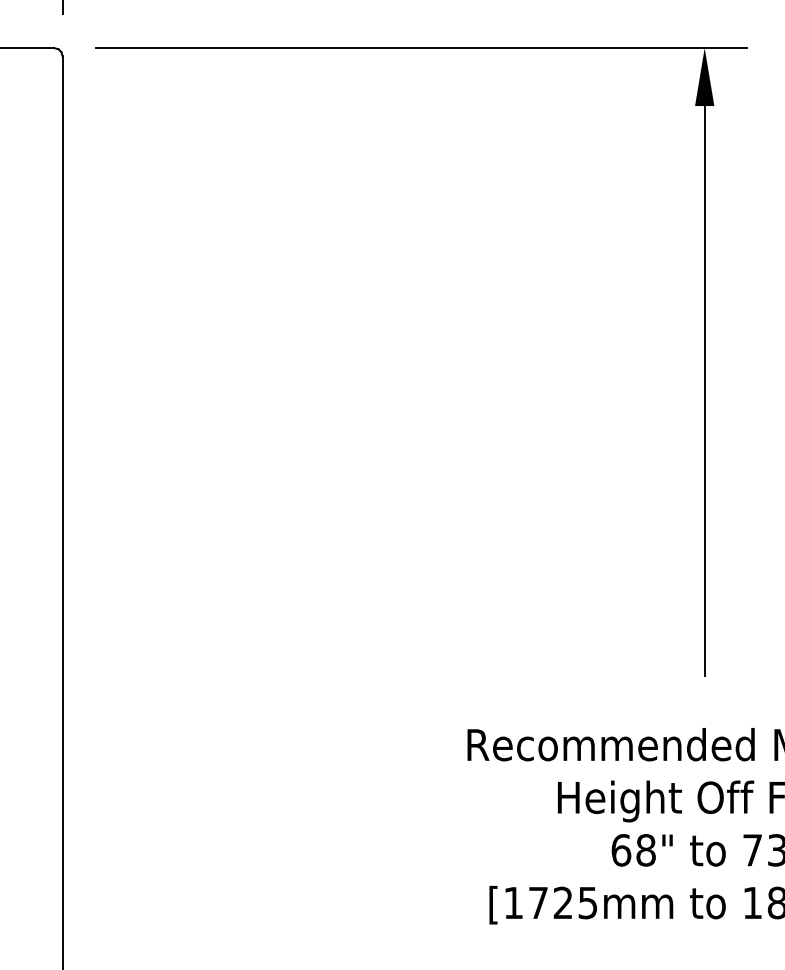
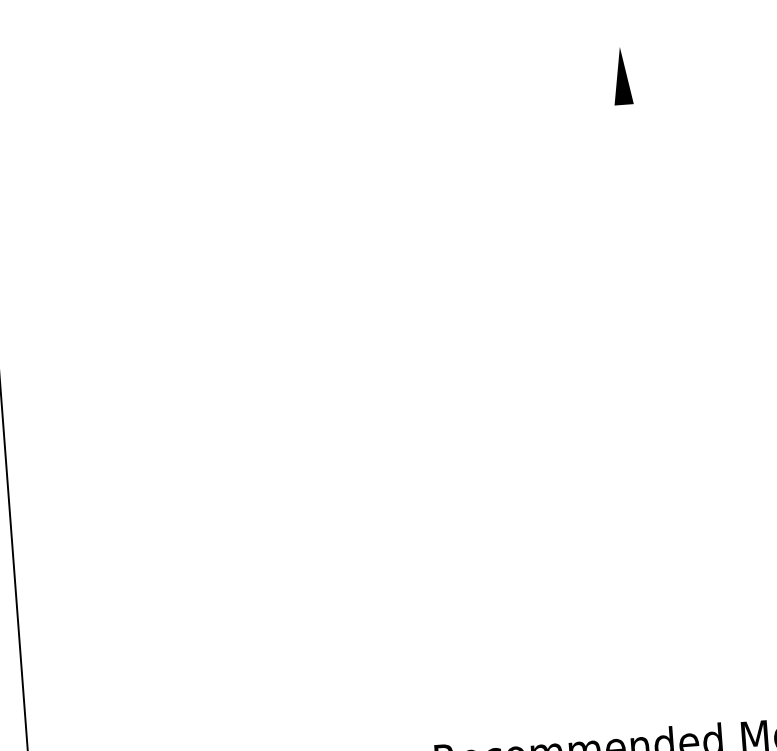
line: (421, 48) -> (336, 68), removed
line: (704, 390) -> (645, 388), removed

